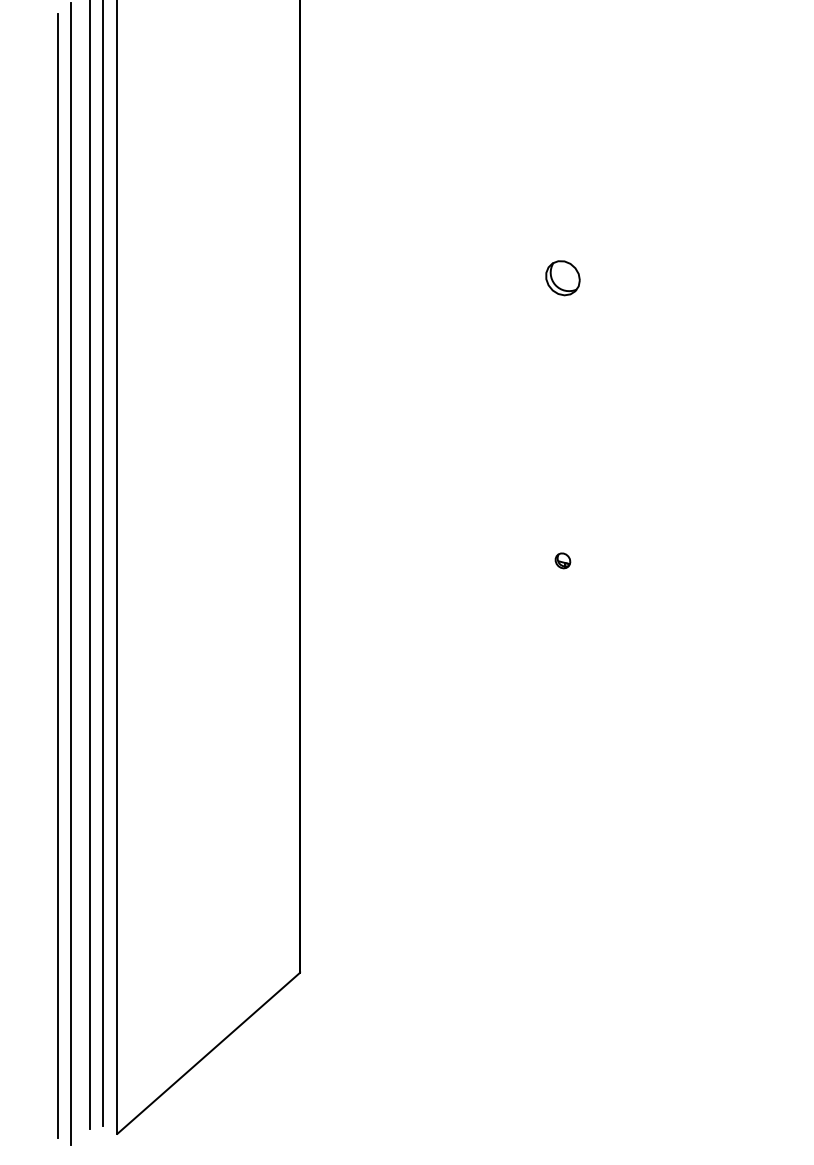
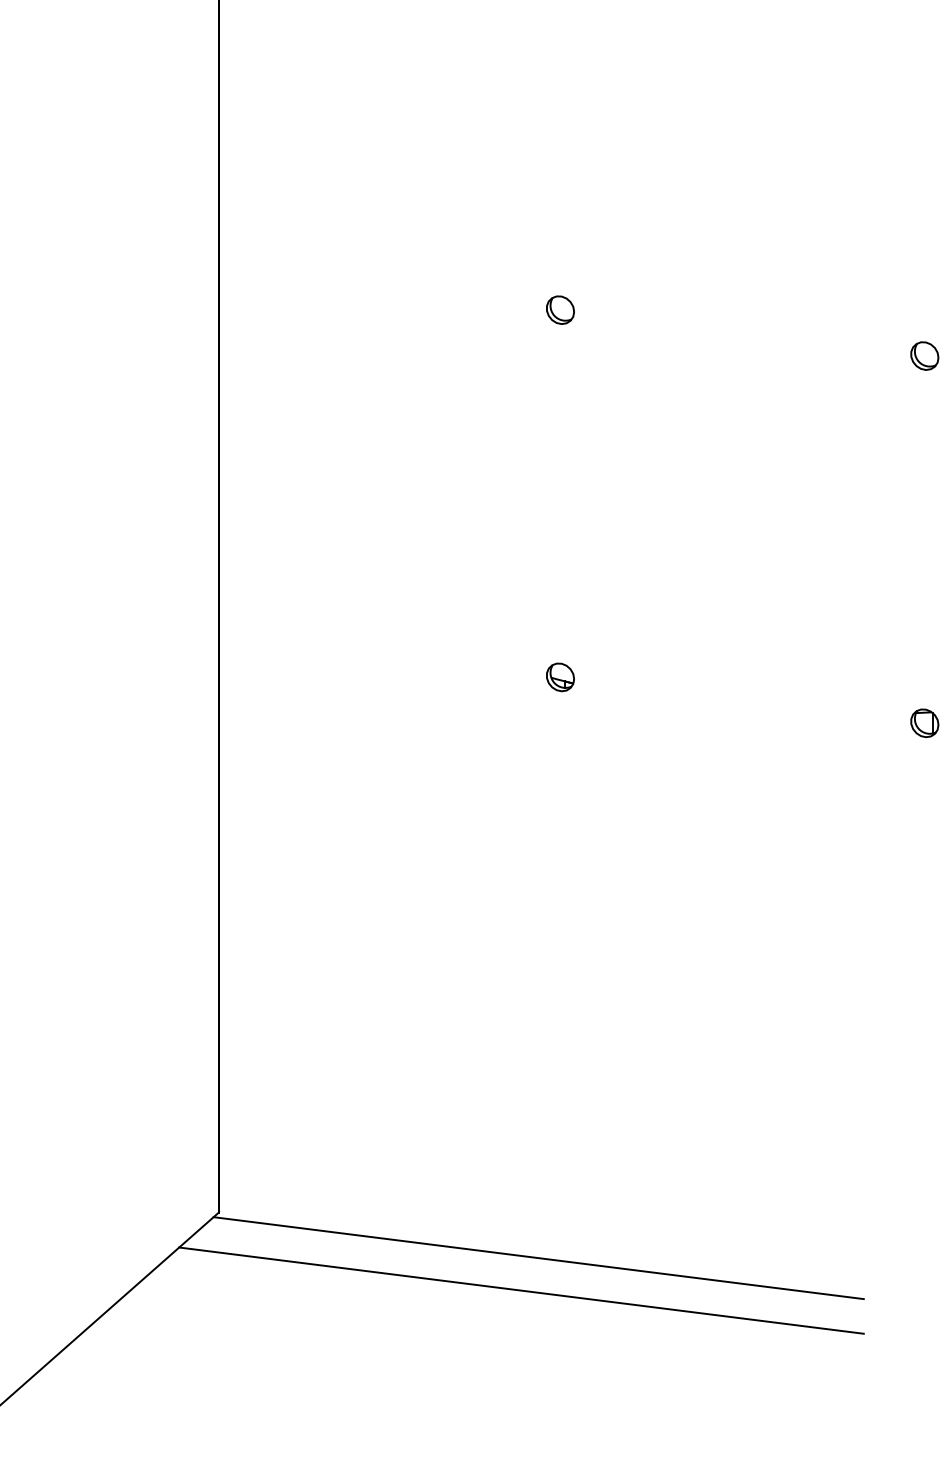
part: (562, 277) -> (559, 309), size x0.62
part: (562, 560) -> (559, 676), size x1.43
line: (545, 1007) -> (537, 1257), added
line: (532, 1032) -> (520, 1289), added

